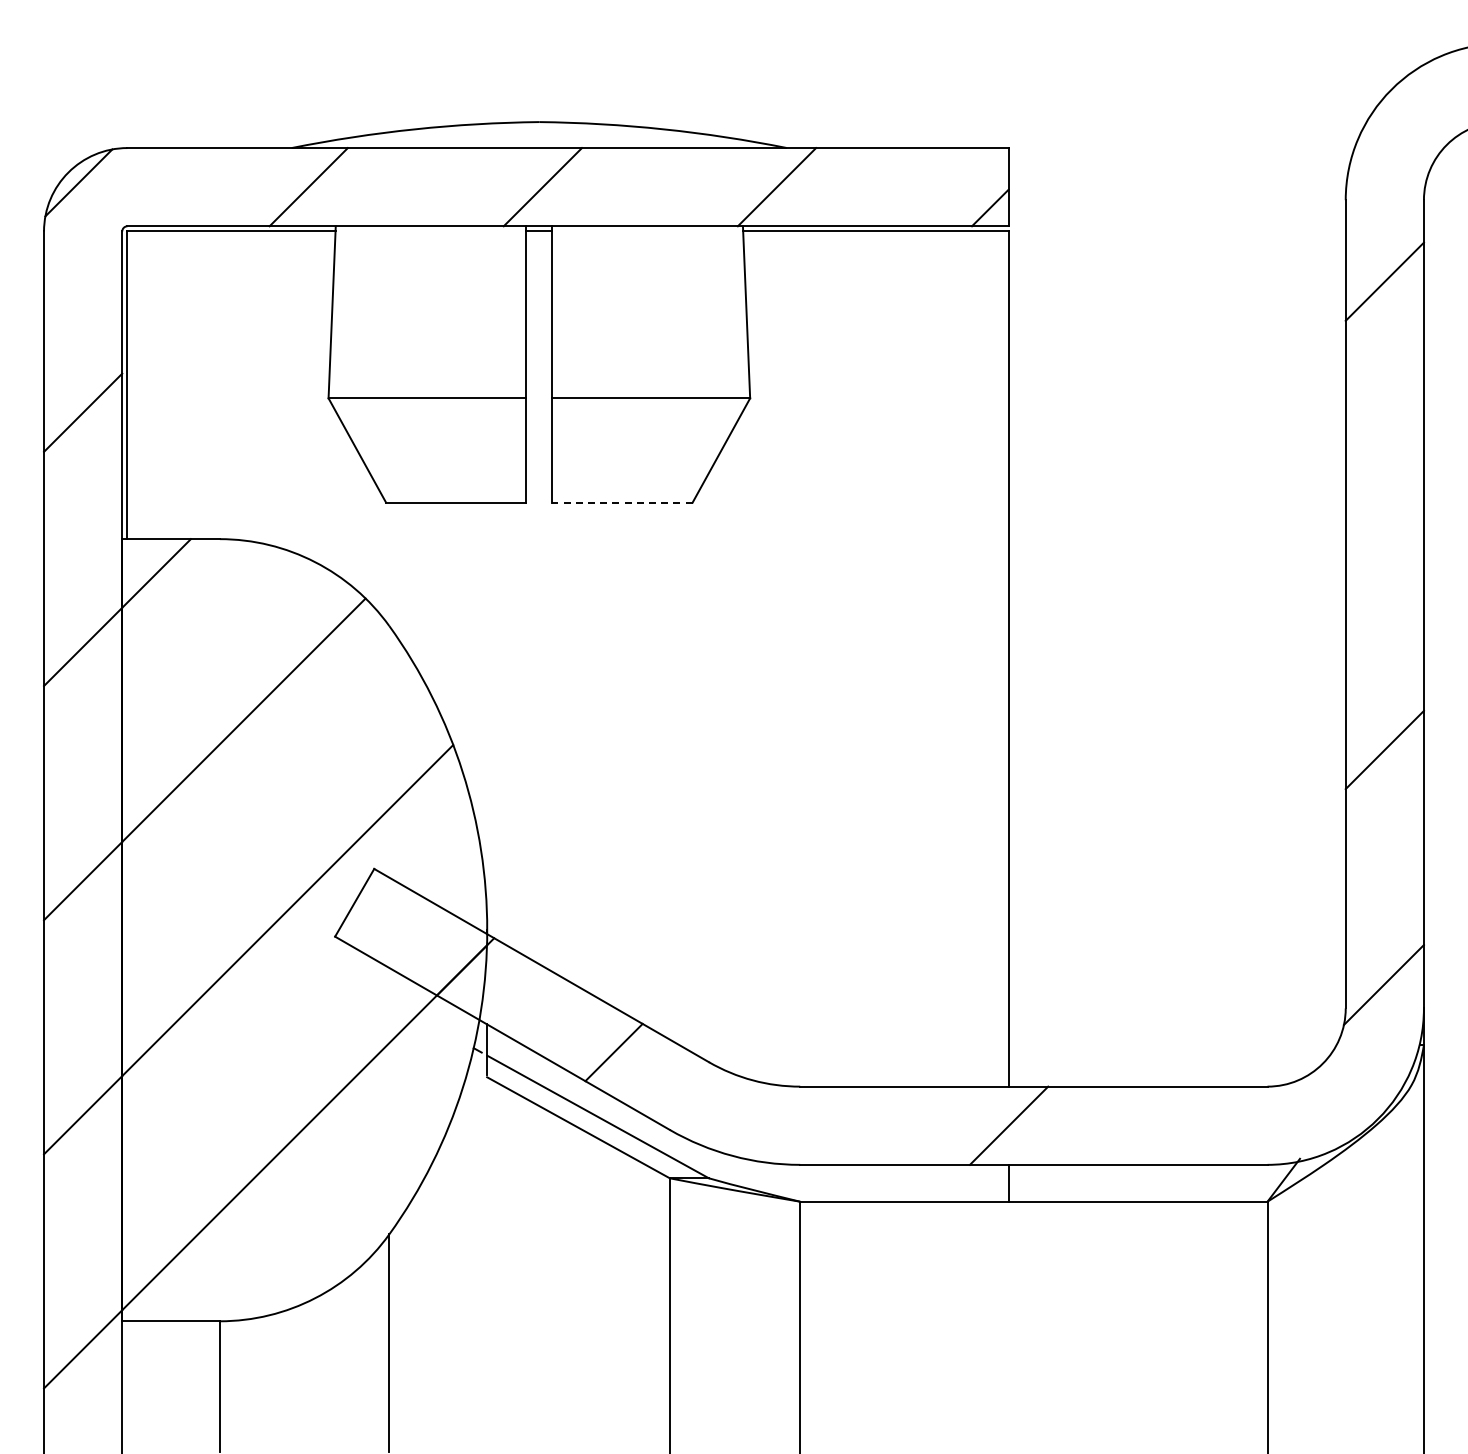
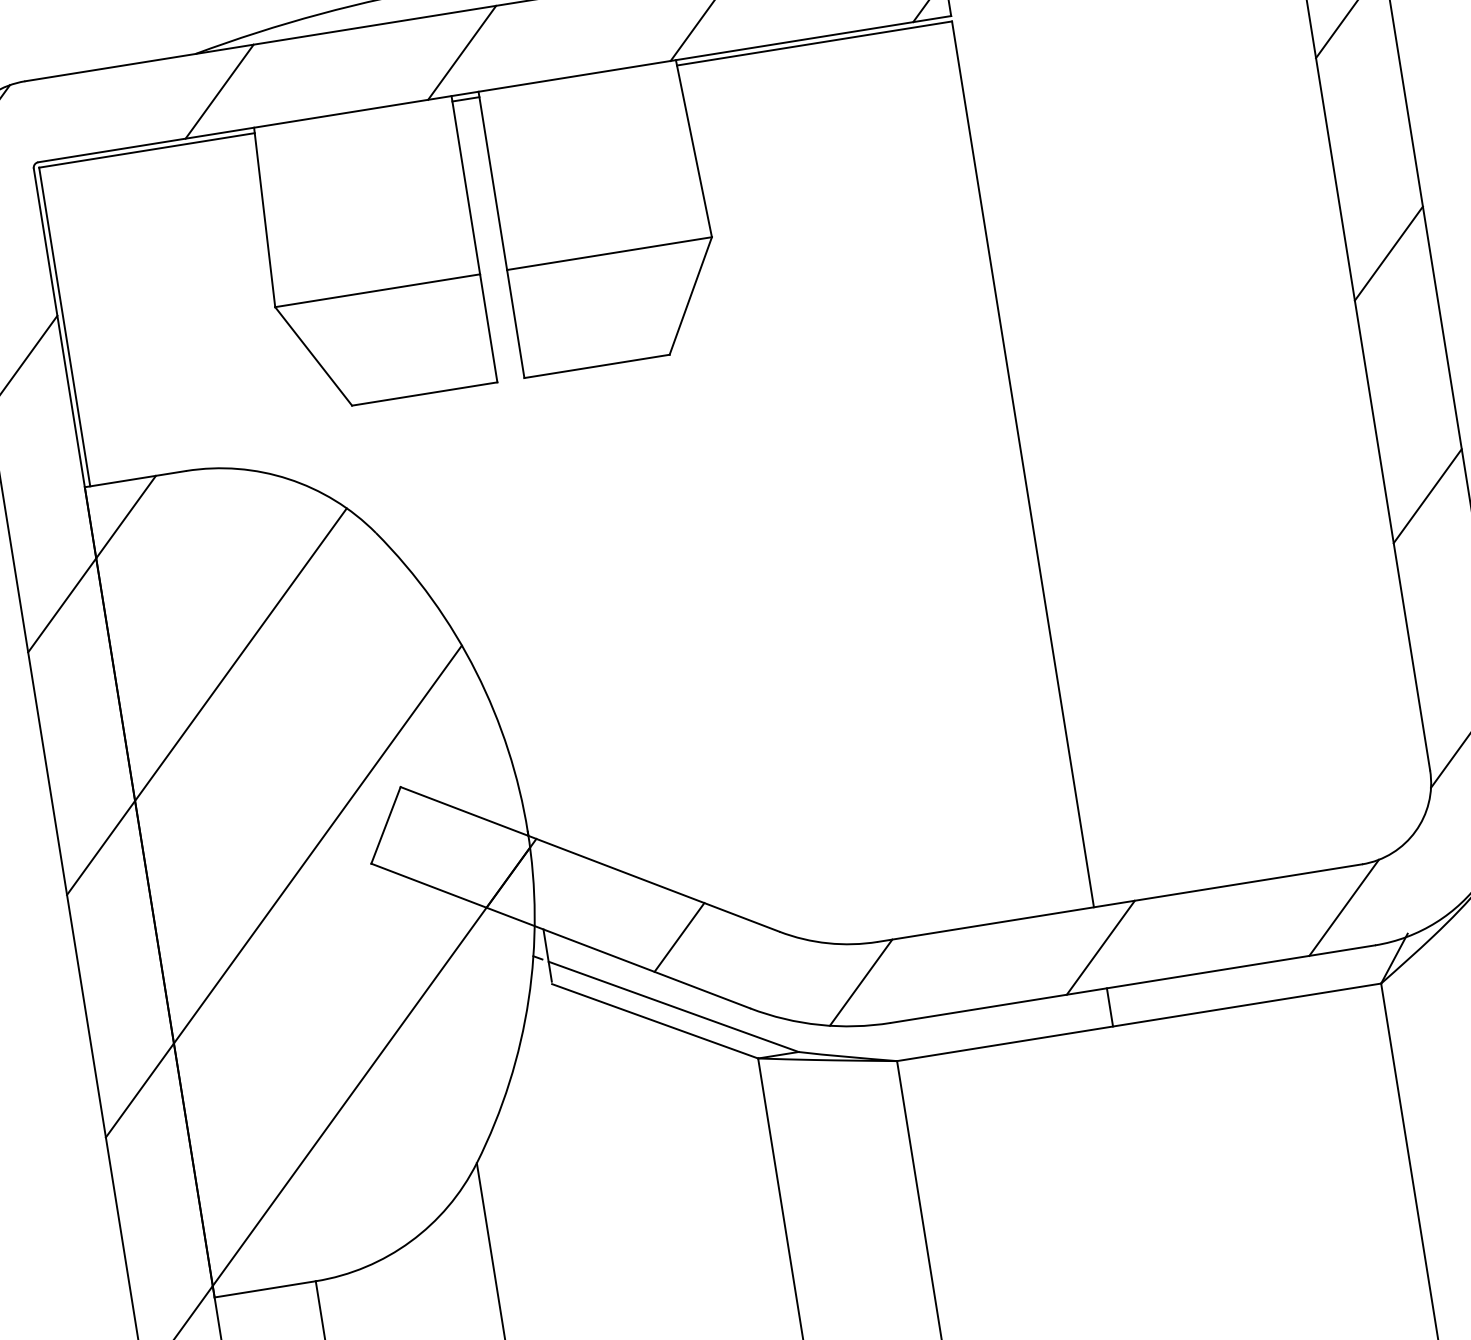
line: (622, 502) -> (596, 366), dashed -> solid
line: (1384, 515) -> (1388, 253), added
line: (778, 1122) -> (861, 982), added
line: (1244, 1124) -> (1344, 907), added

